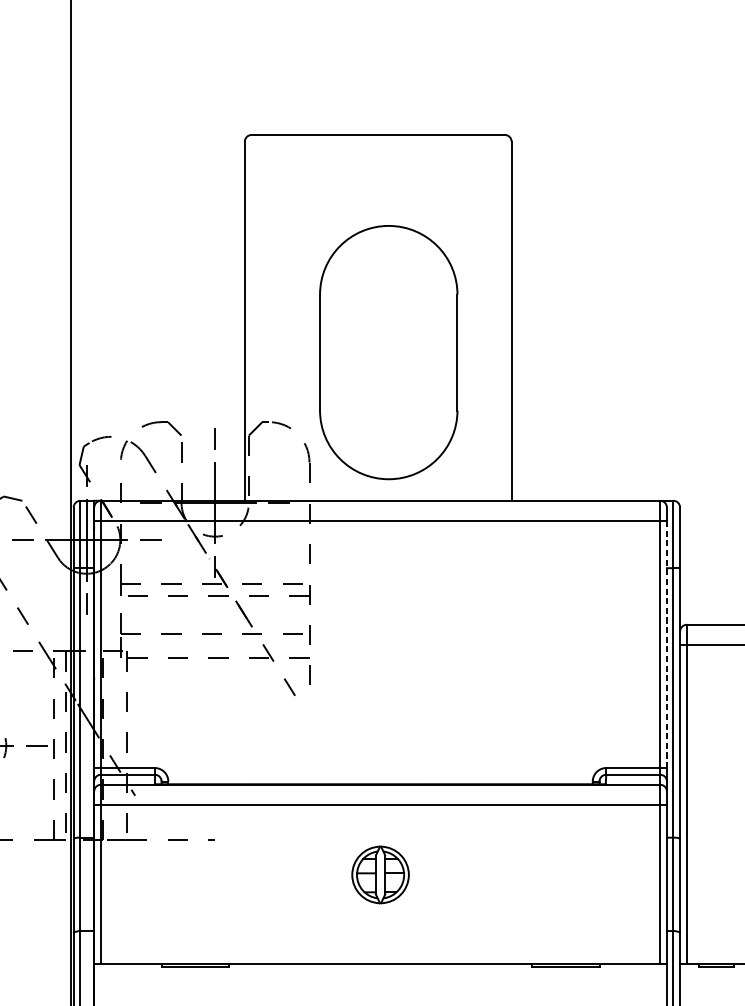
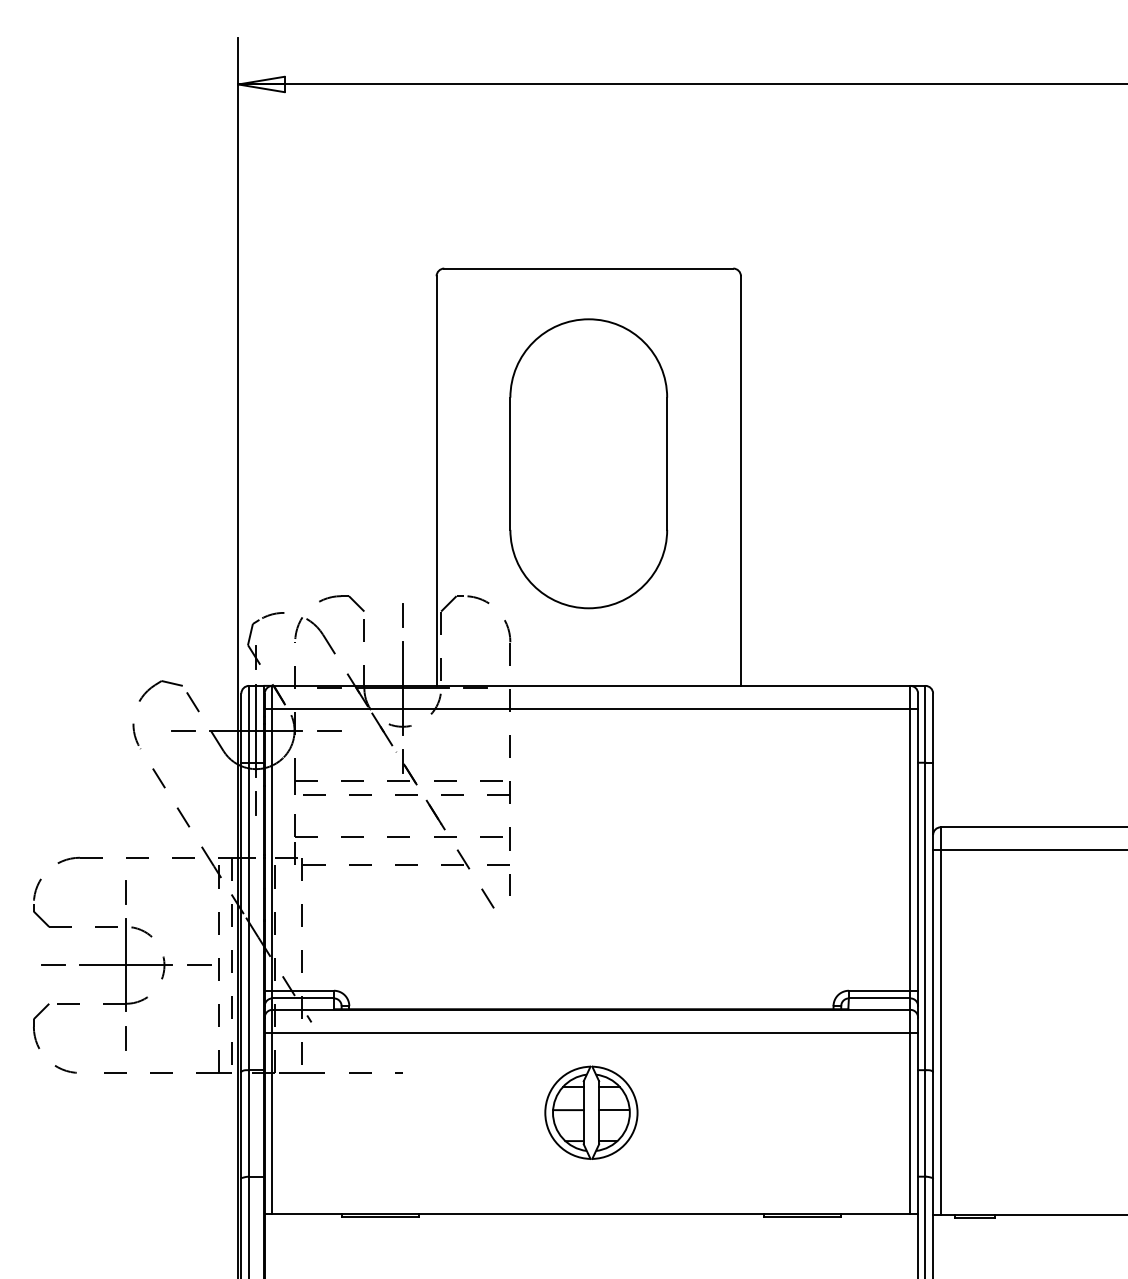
part: (388, 352) -> (588, 463), moved
line: (667, 644) -> (918, 849), dashed -> solid
part: (380, 874) -> (591, 1112), size x1.43

